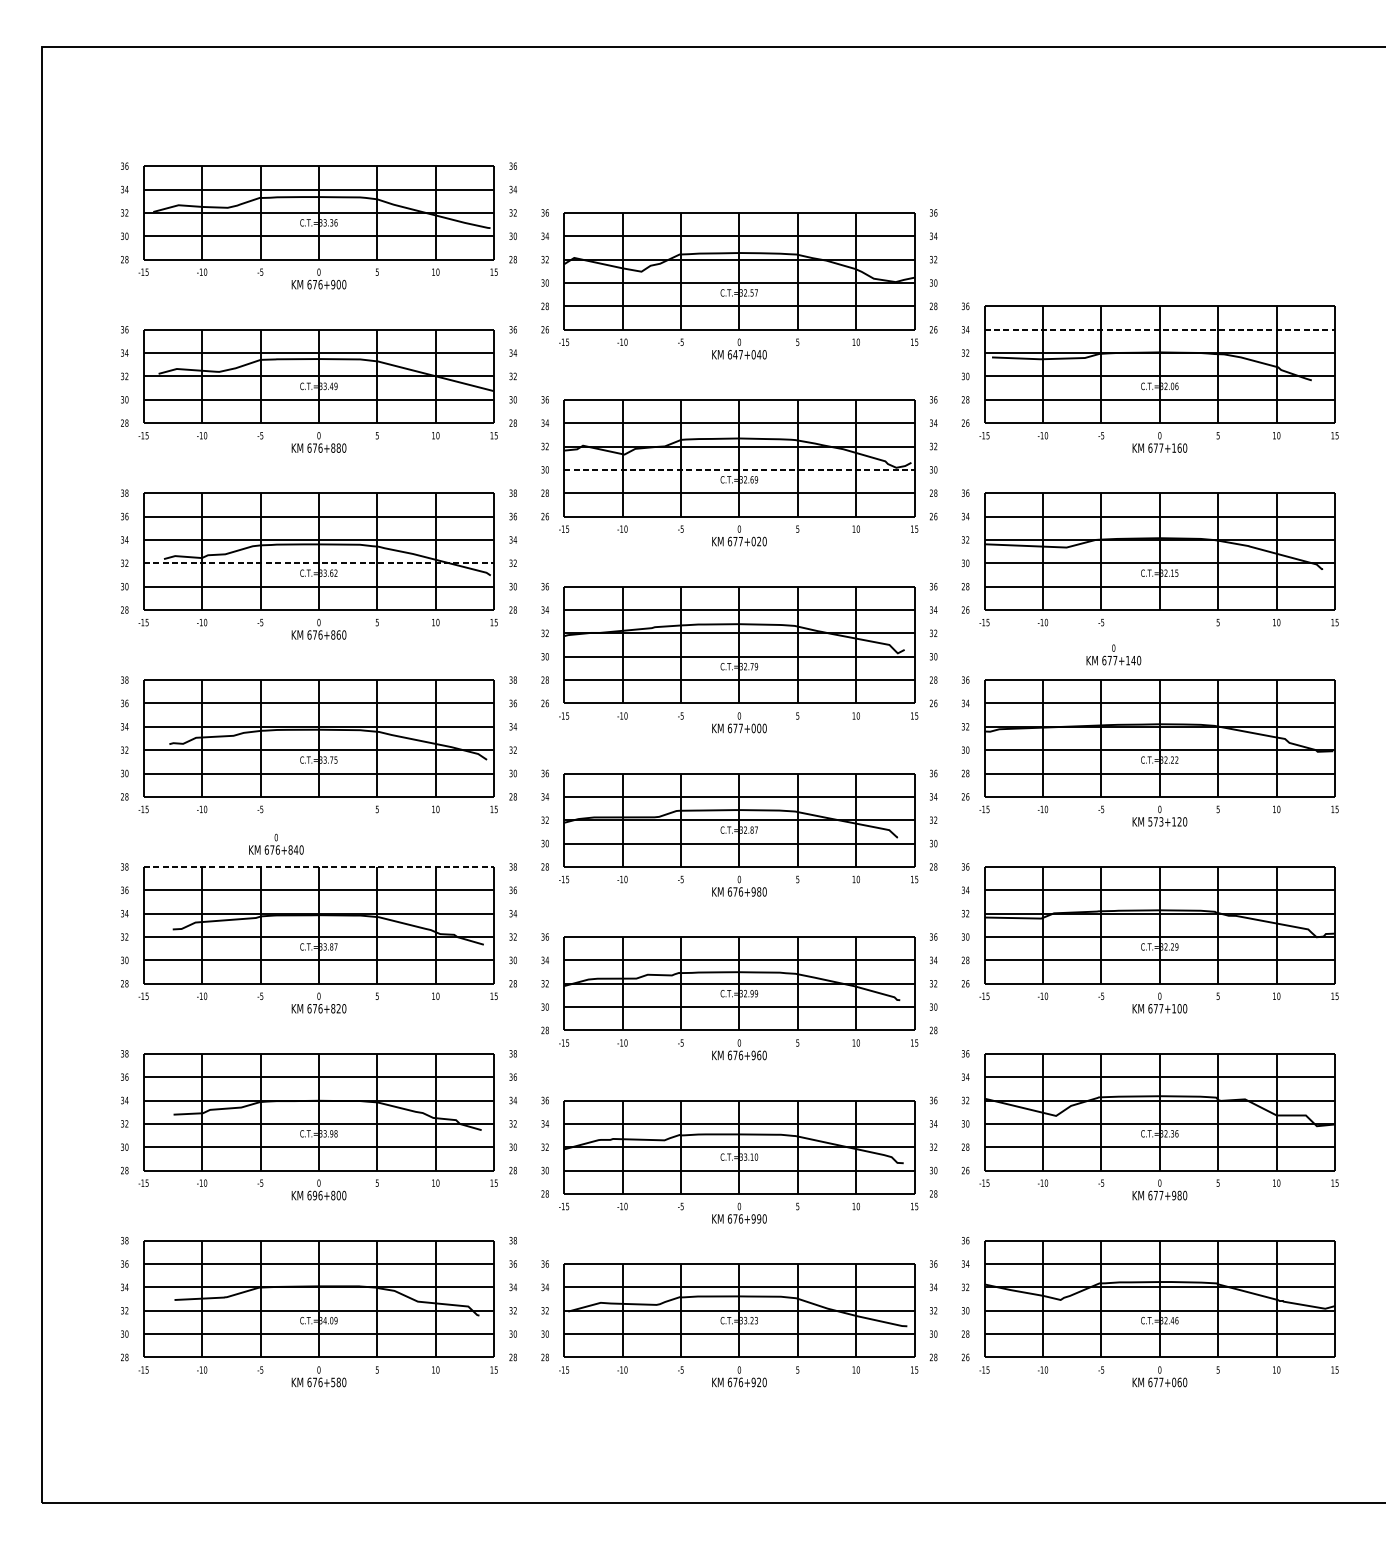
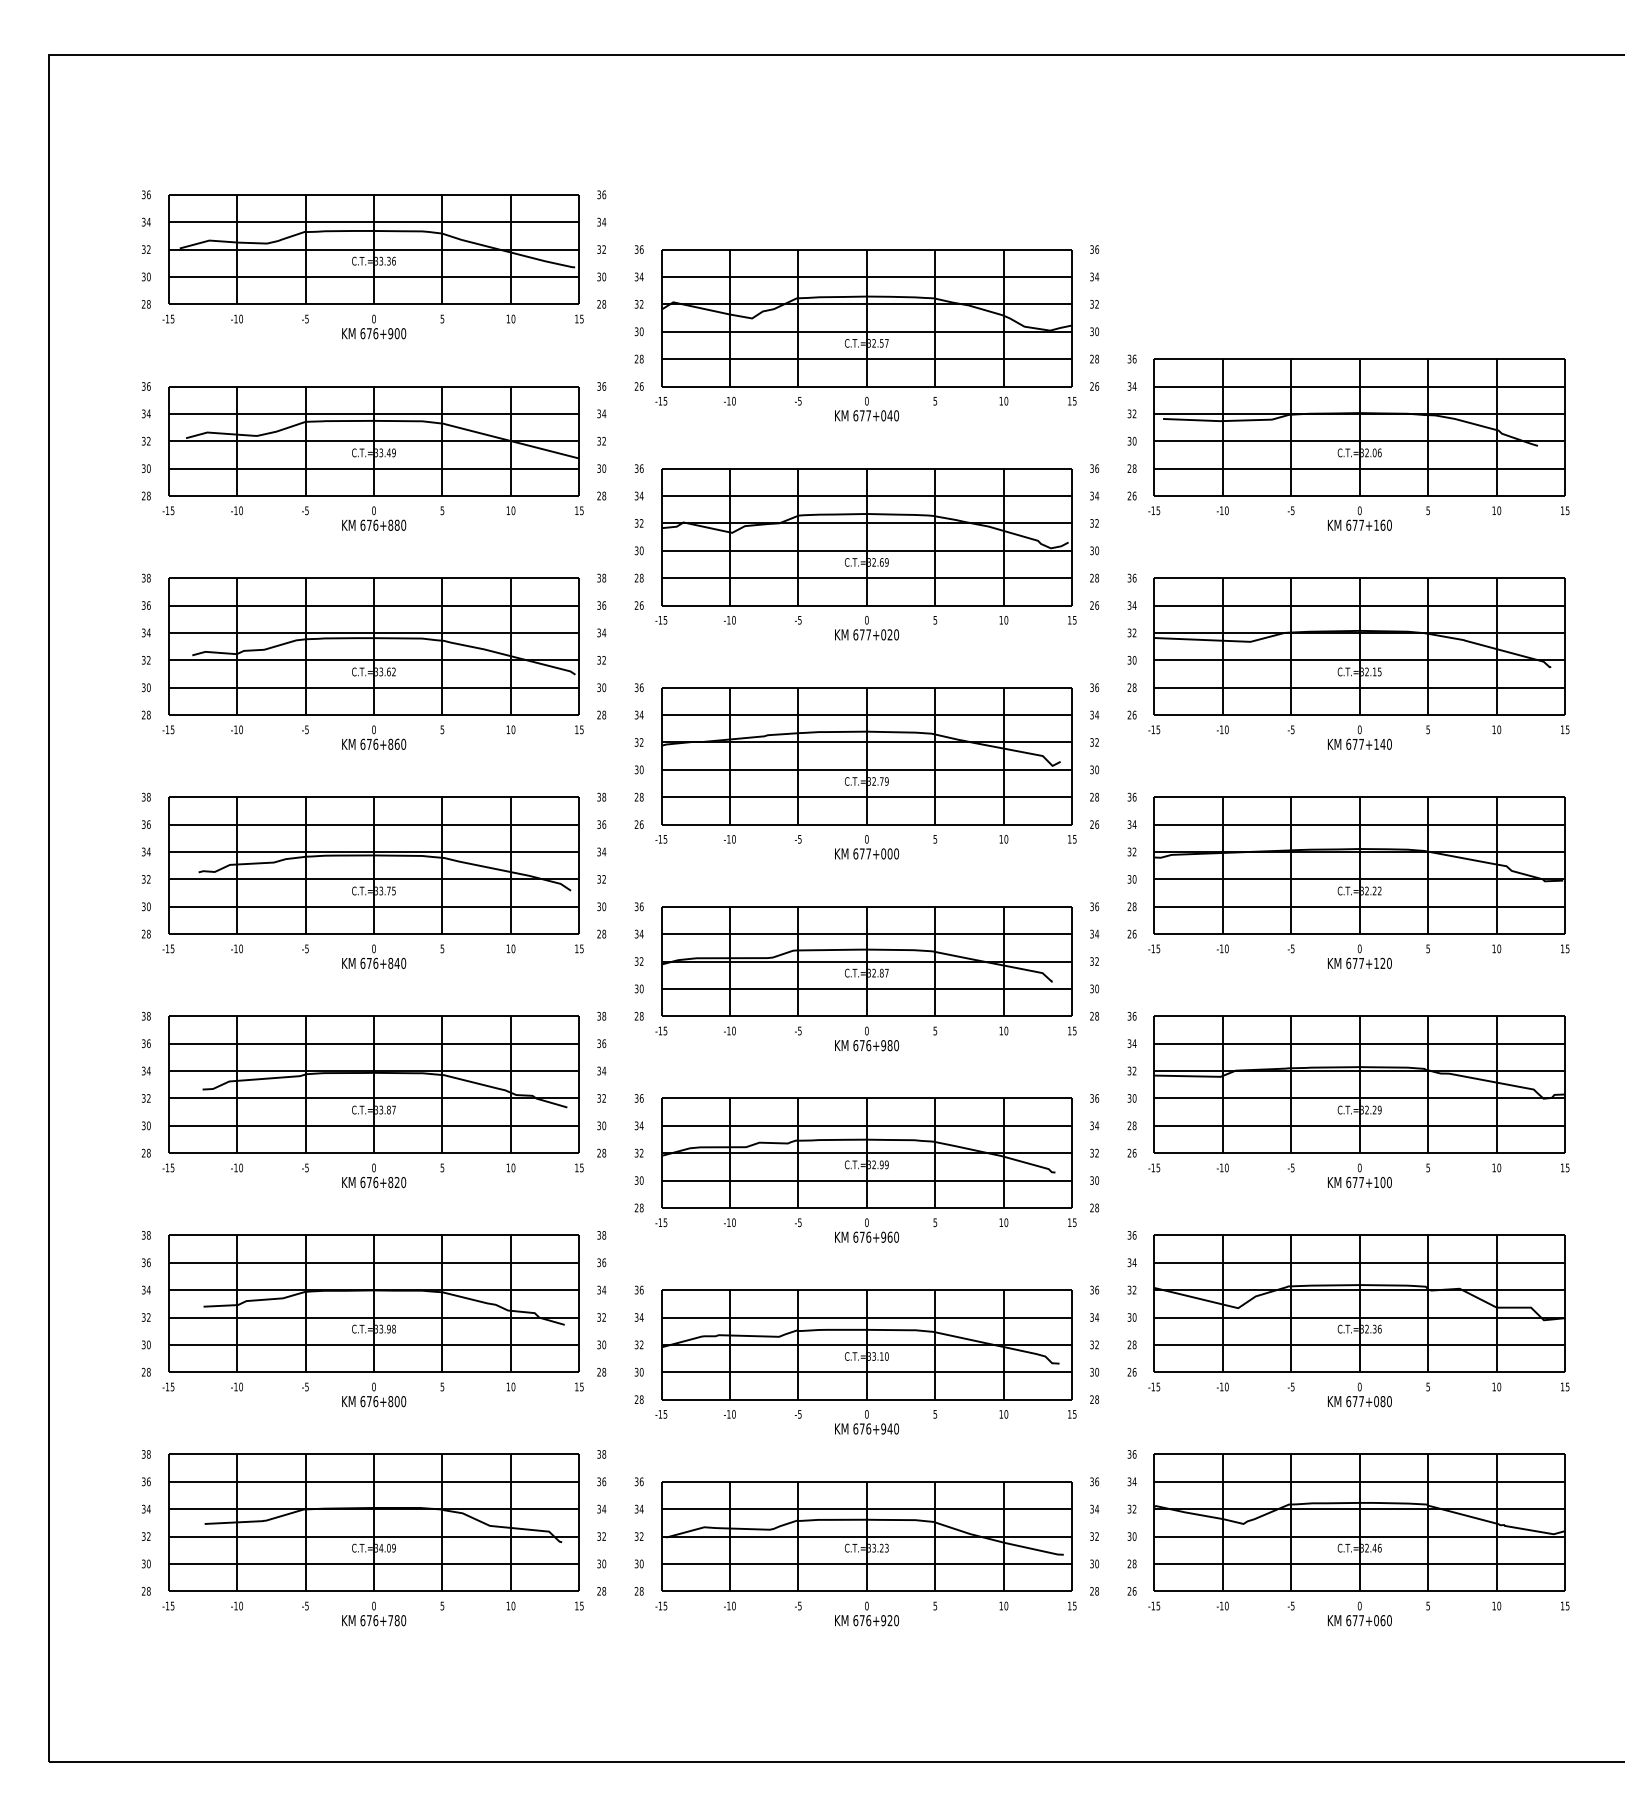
line: (1160, 329) -> (1360, 386), dashed -> solid
text: (734, 354) -> (861, 415), 647+040 -> 677+040
line: (739, 469) -> (867, 550), dashed -> solid
line: (319, 563) -> (374, 660), dashed -> solid
text: (1113, 654) -> (1359, 737), moved
text: (1155, 821) -> (1354, 963), 573+120 -> 677+120
text: (276, 844) -> (374, 956), moved
line: (319, 867) -> (374, 1016), dashed -> solid
text: (314, 1195) -> (368, 1401), 696+800 -> 676+800
text: (1174, 1195) -> (1376, 1401), 677+980 -> 677+080
text: (758, 1218) -> (889, 1428), 676+990 -> 676+940
text: (333, 1382) -> (390, 1620), 676+580 -> 676+780

